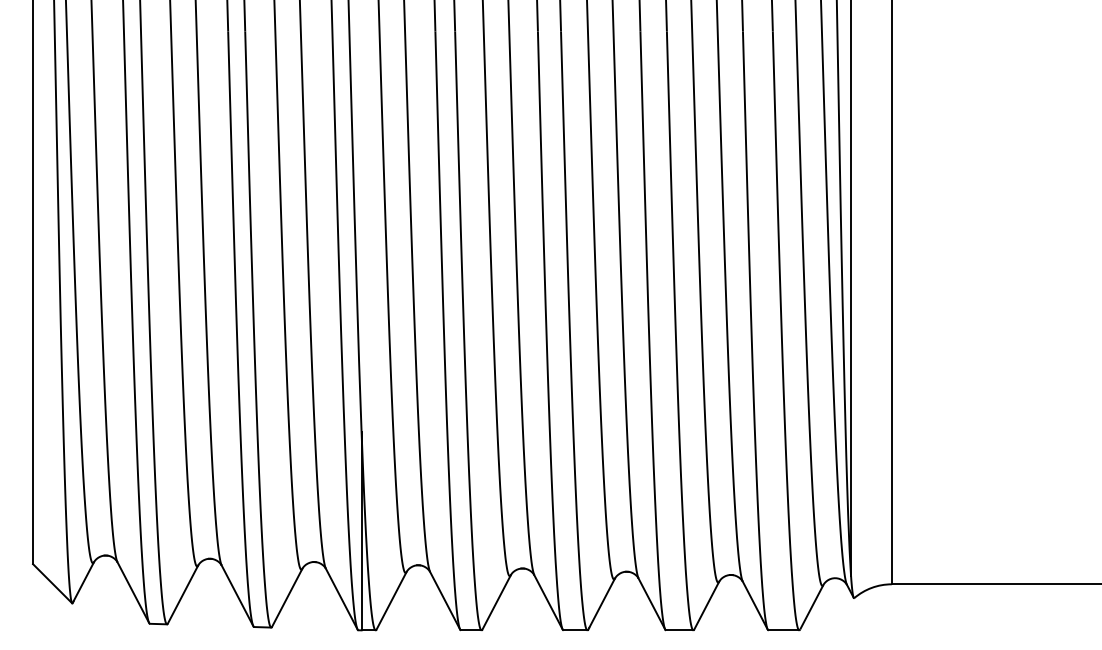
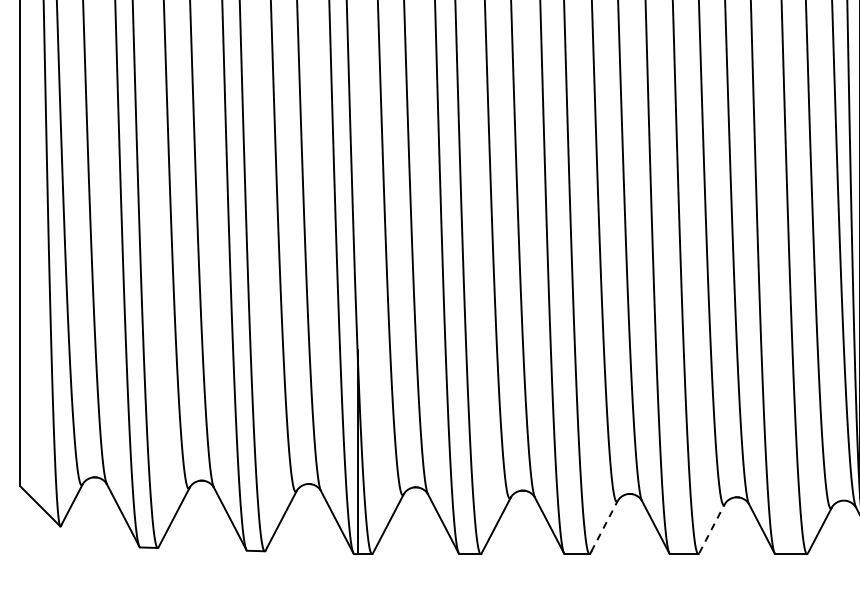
line: (602, 603) -> (604, 526), solid -> dashed
line: (706, 605) -> (711, 528), solid -> dashed

